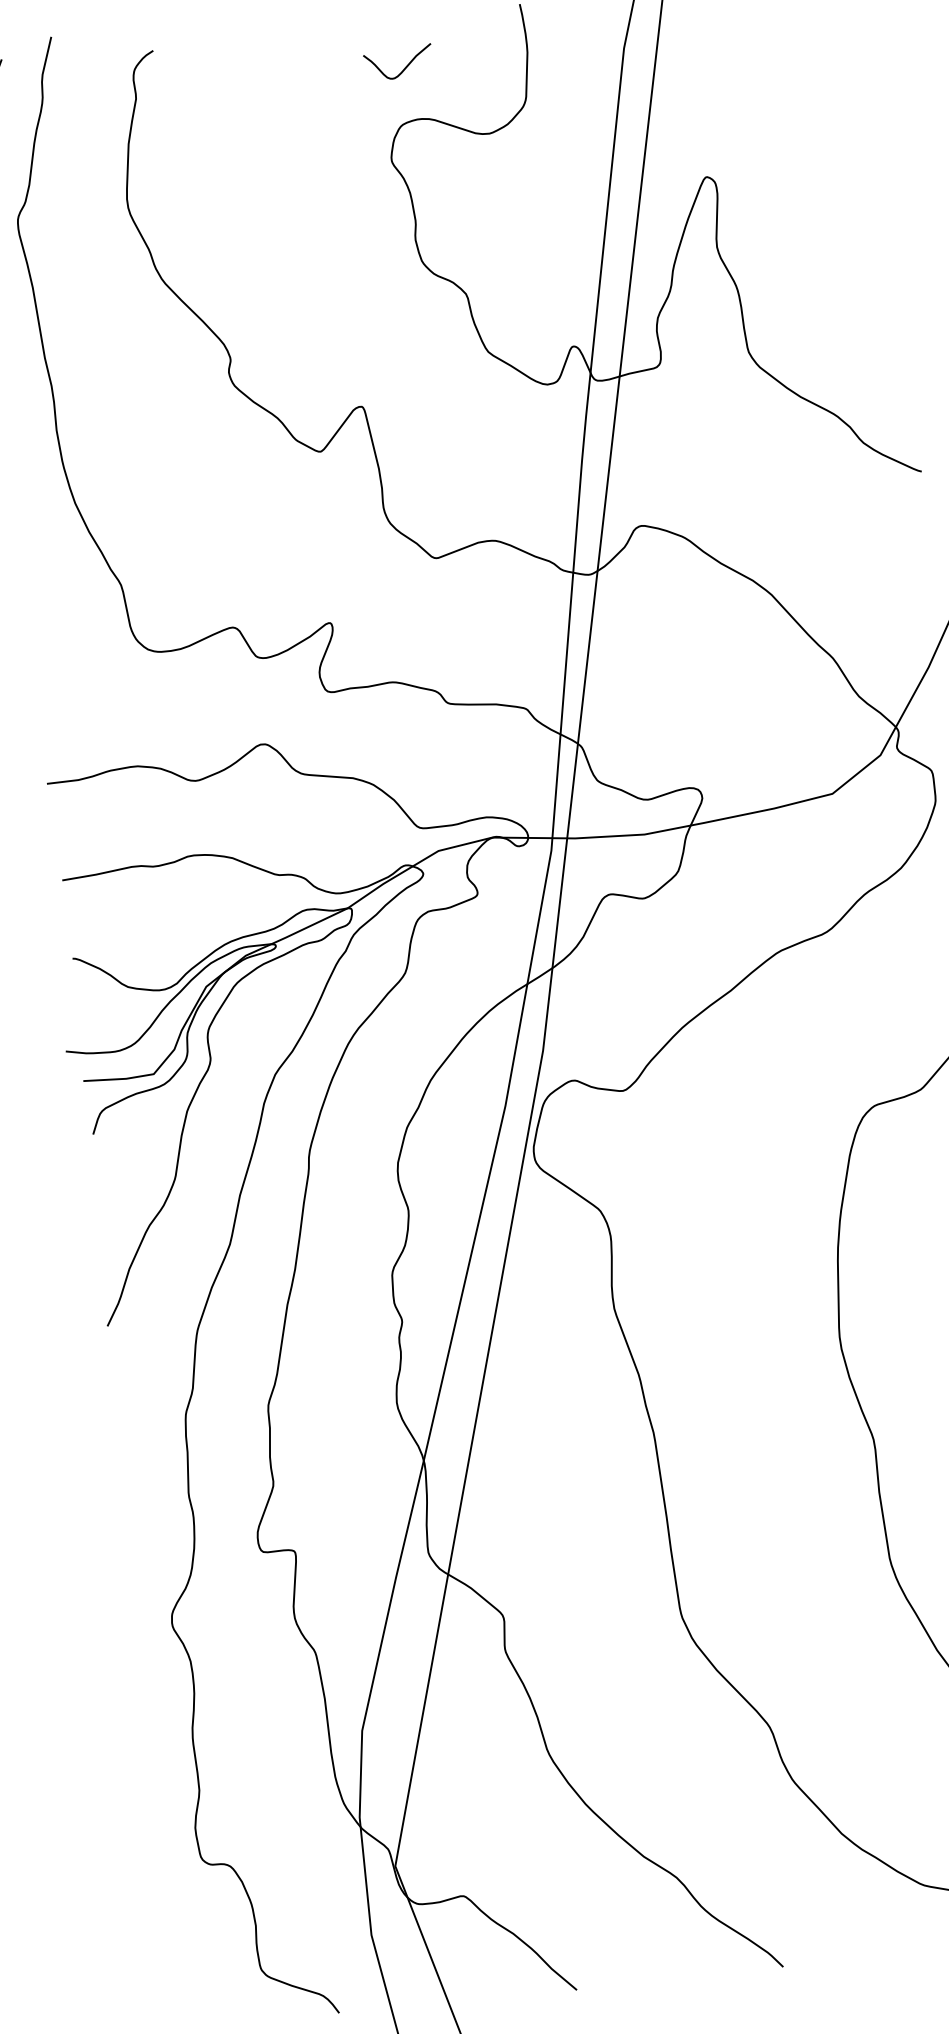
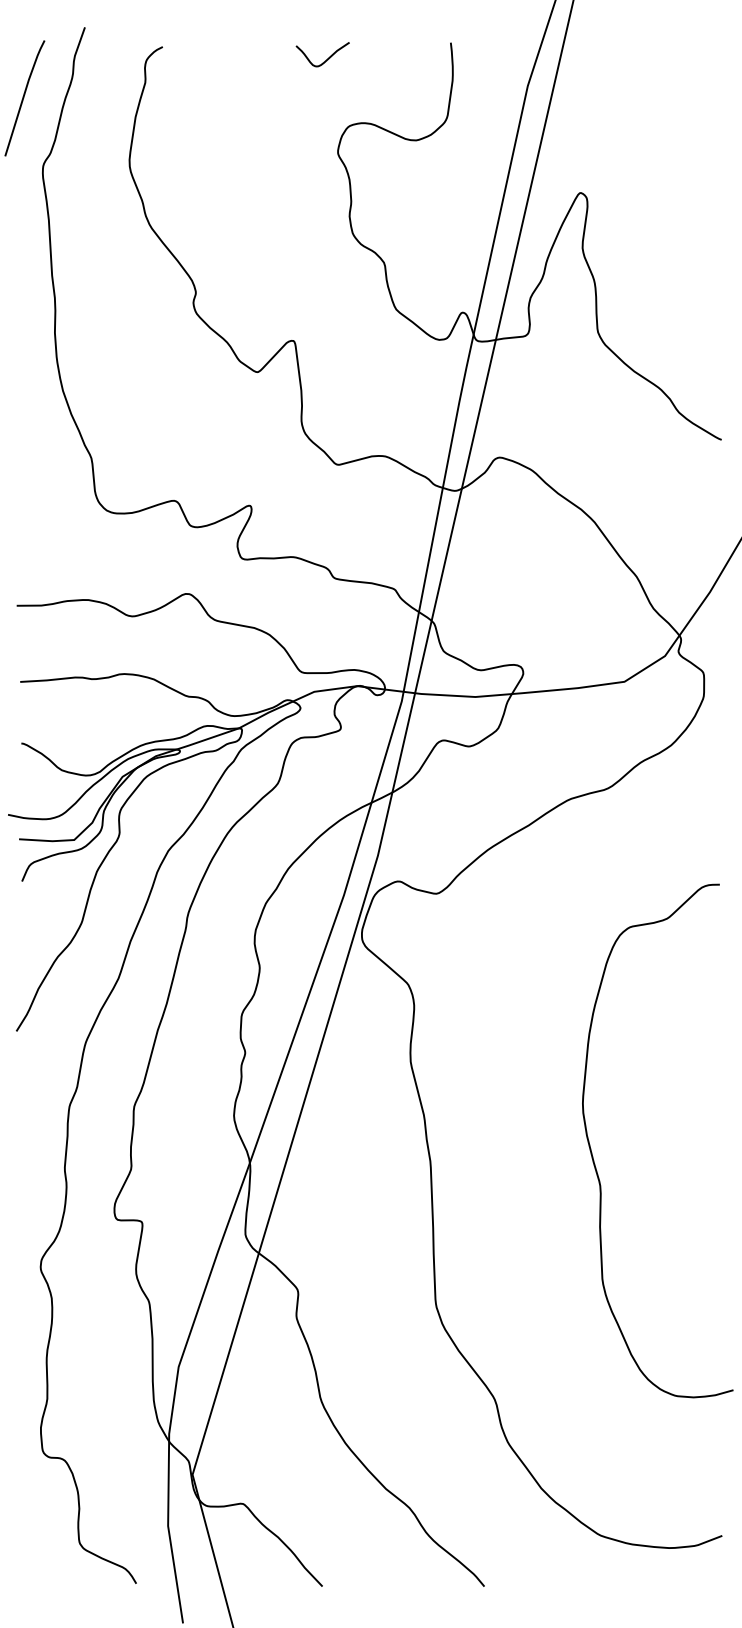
curve: (405, 67) -> (327, 58), moved

